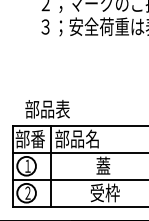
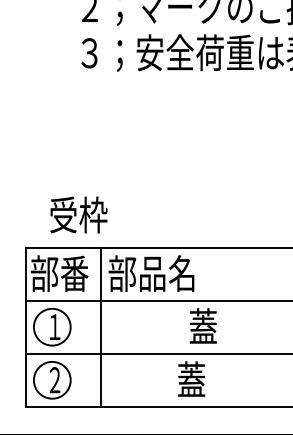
text: (47, 108) -> (93, 213), 部品表 -> 受枠
text: (104, 192) -> (205, 378), 受枠 -> 蓋

